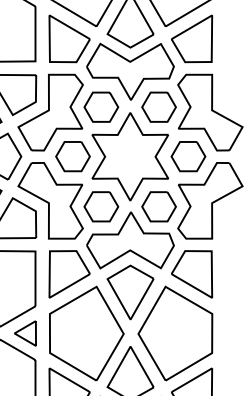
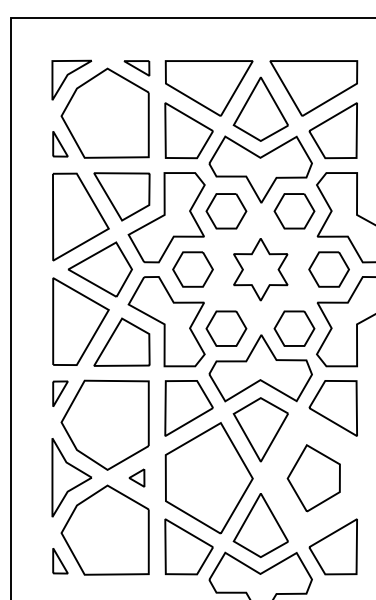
part: (130, 156) -> (260, 269), size x0.6
part: (25, 332) -> (136, 477), size x0.6
part: (175, 333) -> (313, 478), size x0.6

